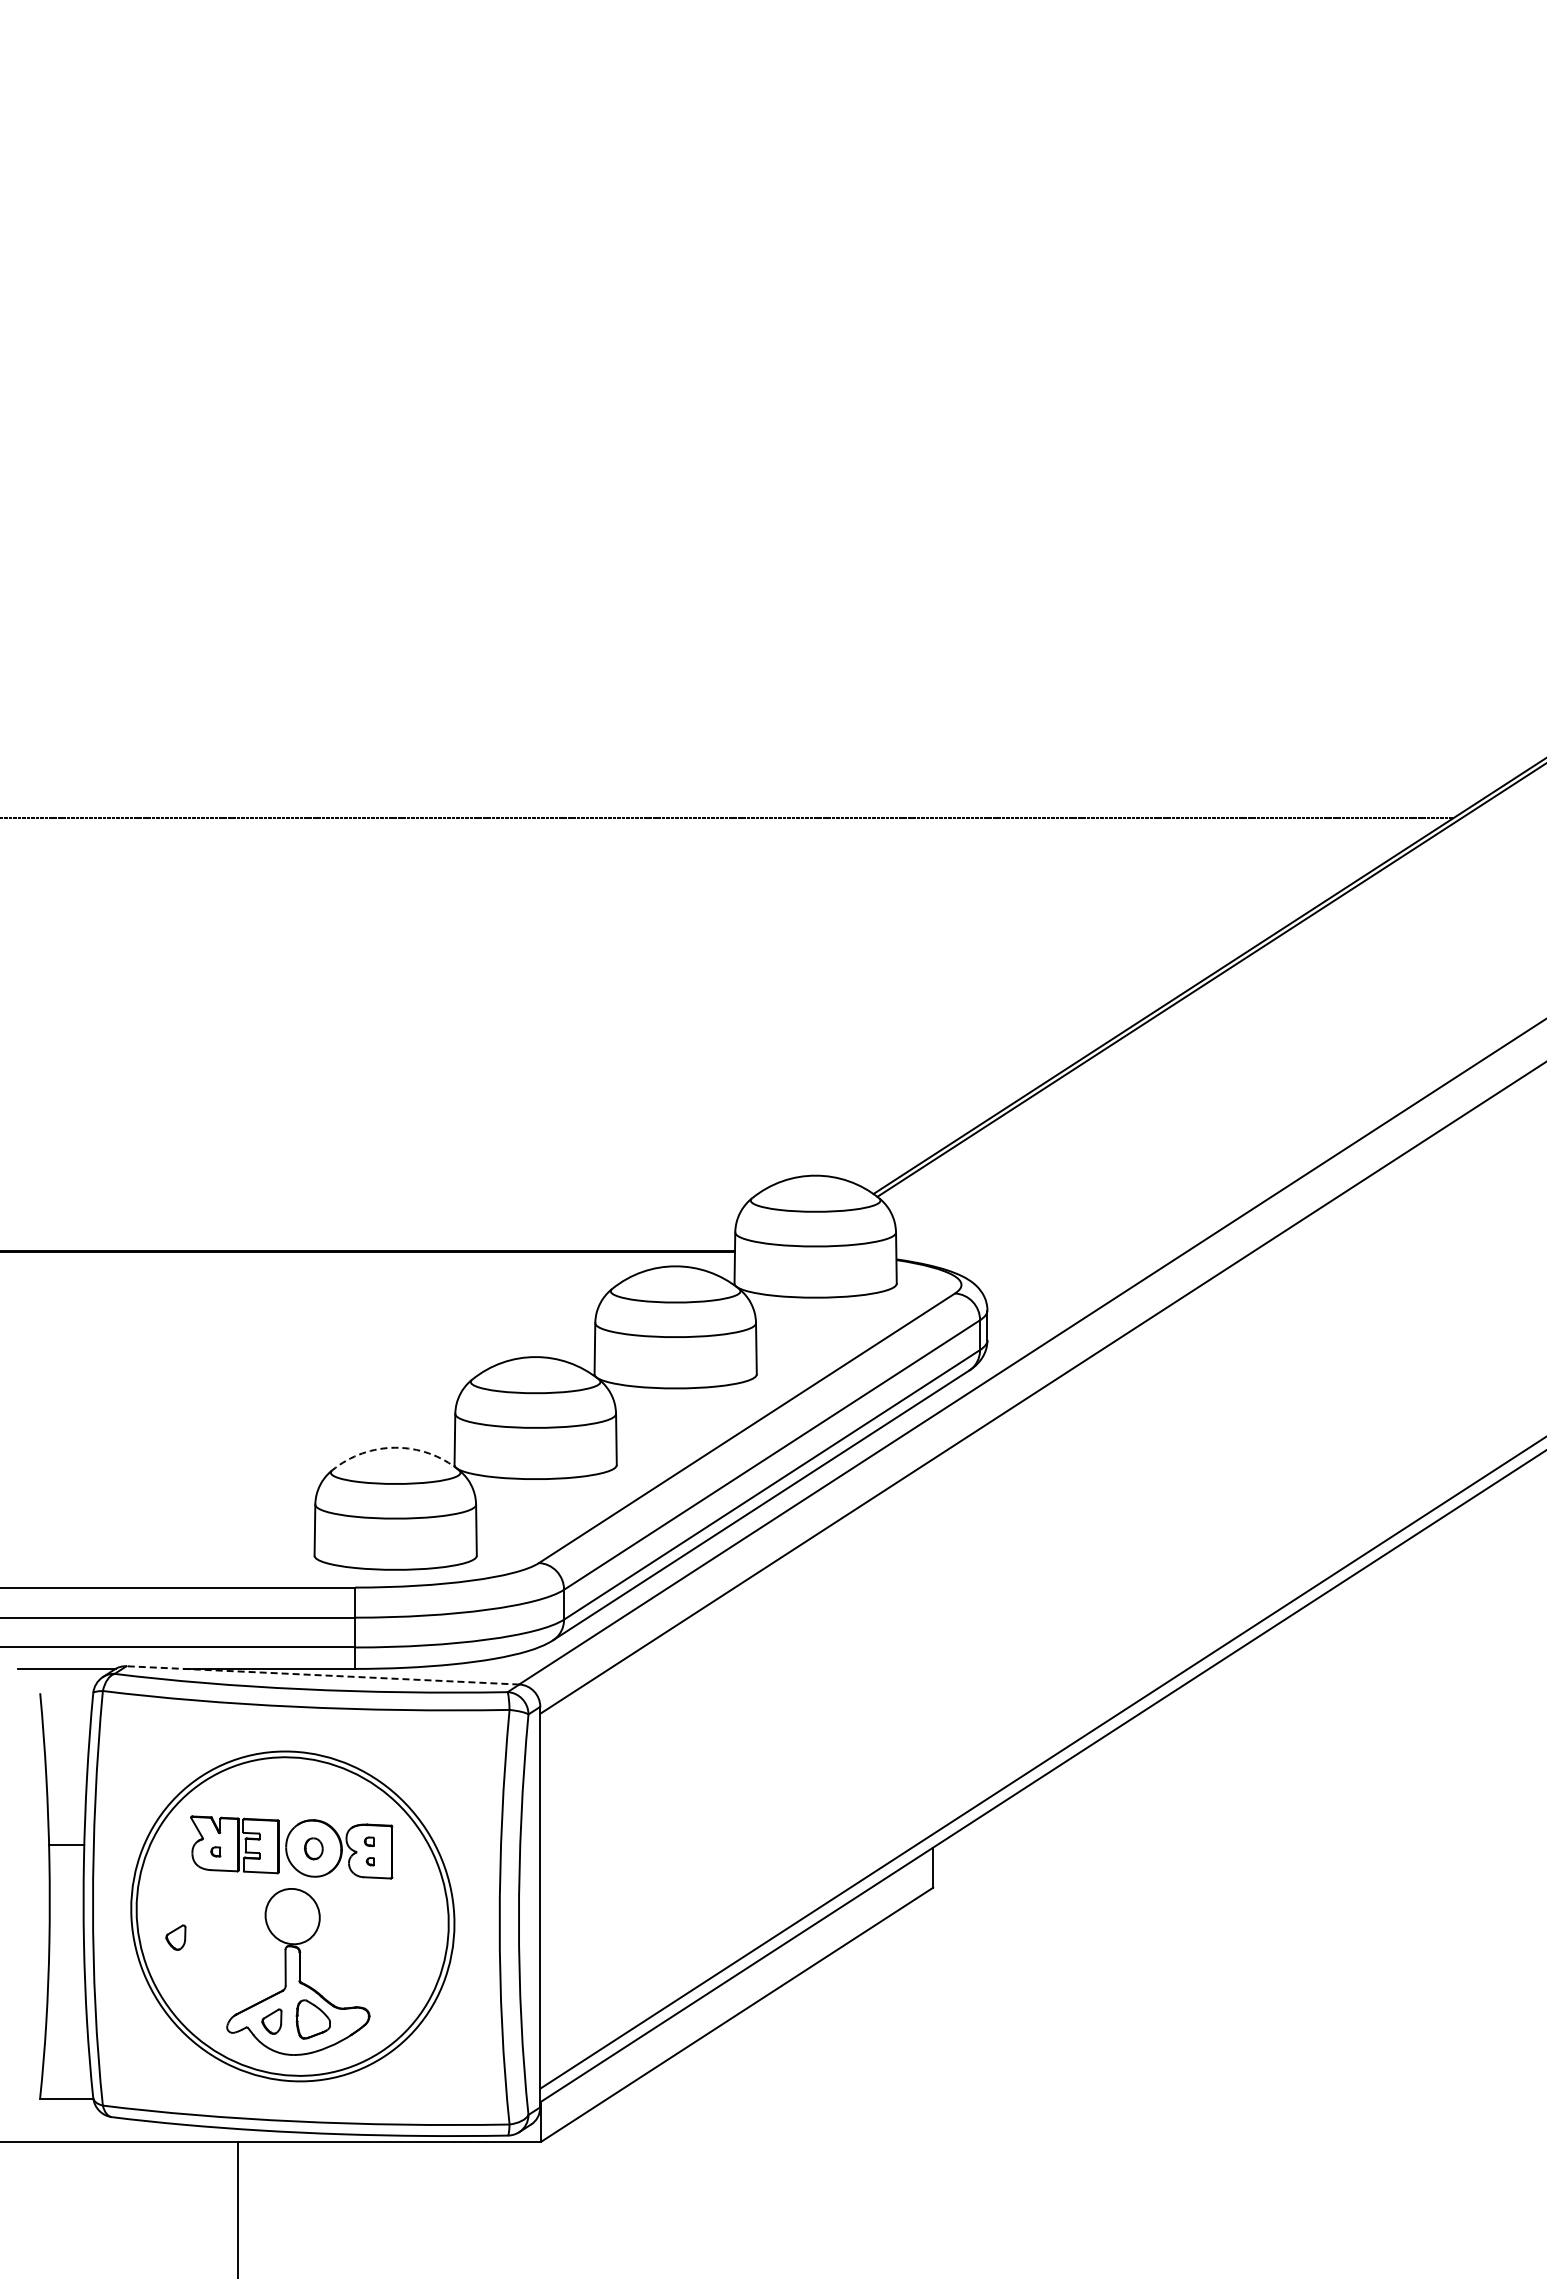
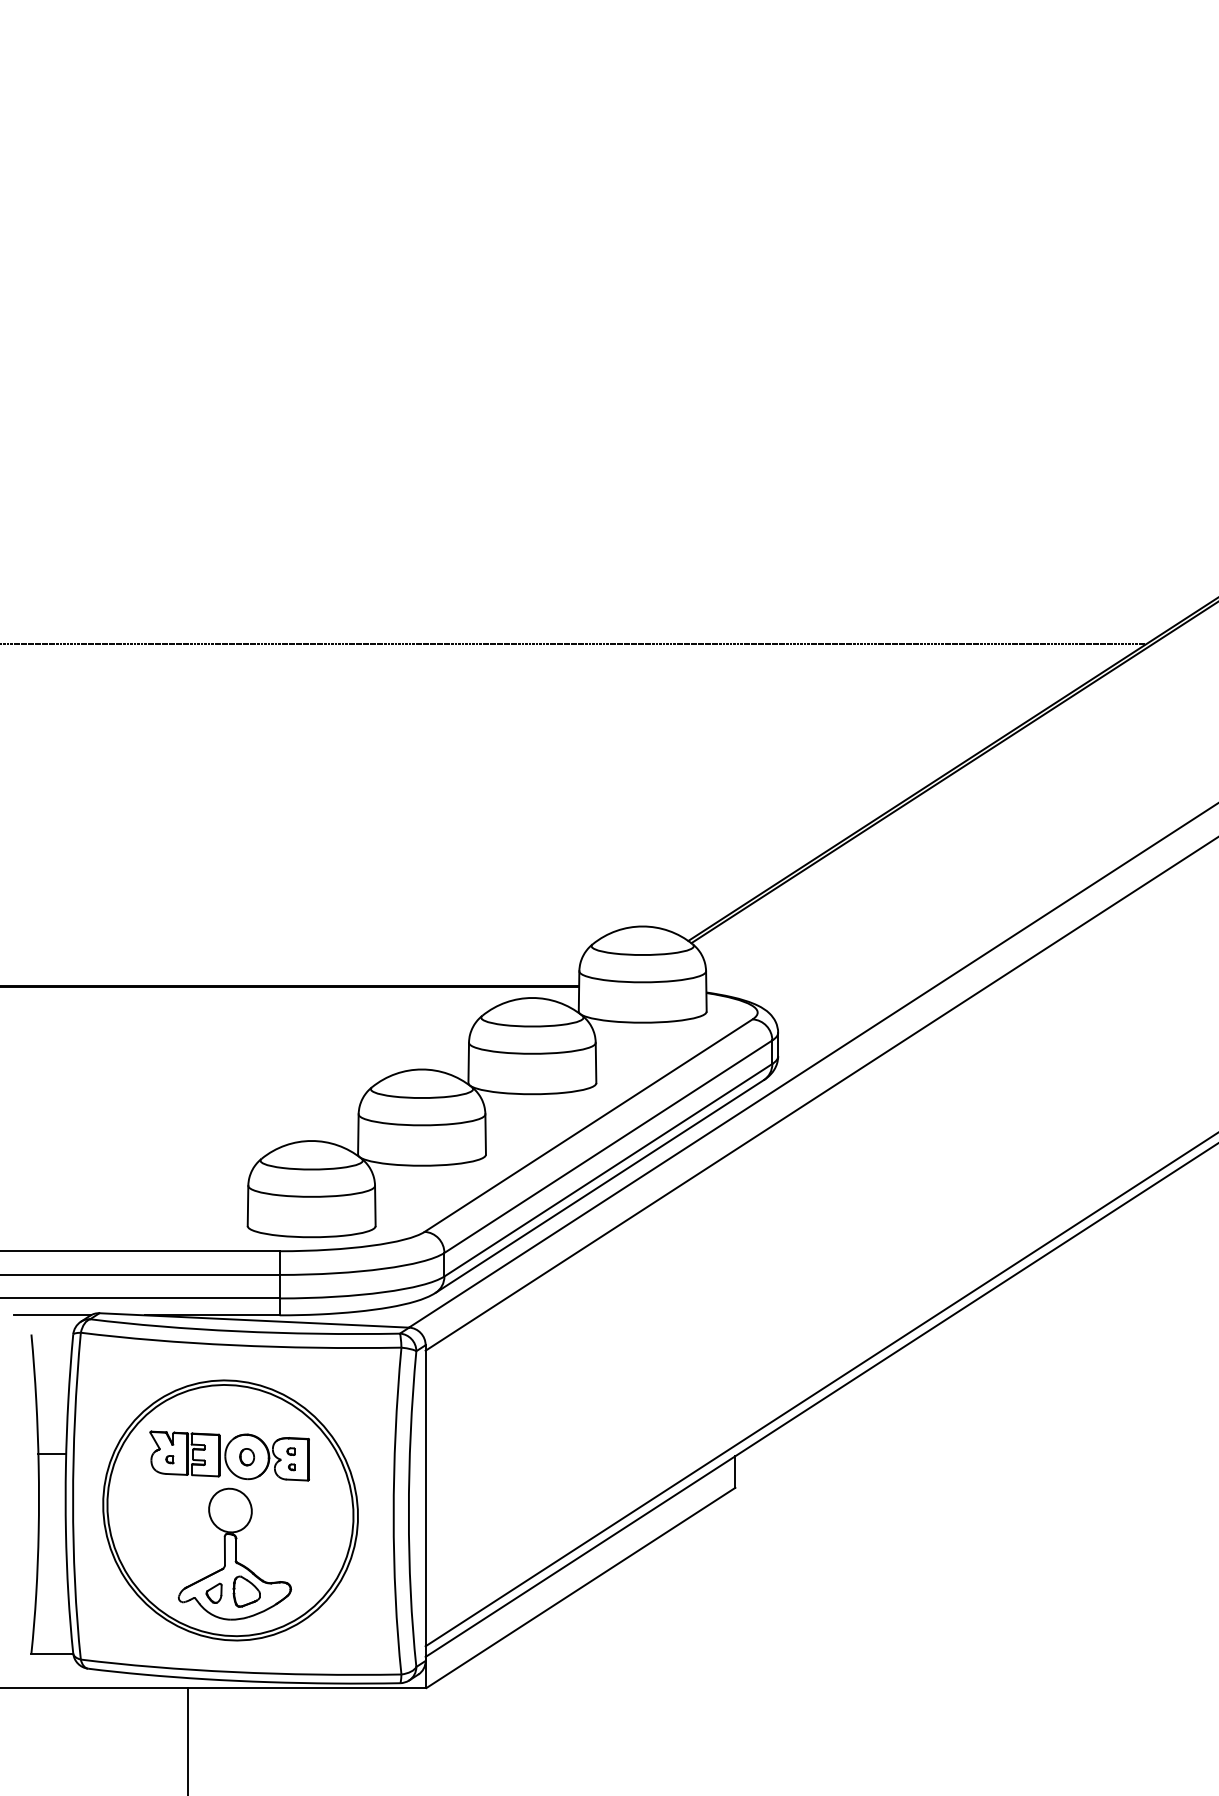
arc: (395, 1447) -> (311, 1140), dashed -> solid
line: (322, 1675) -> (253, 1320), dashed -> solid
part: (175, 1937) -> (138, 1527), removed

